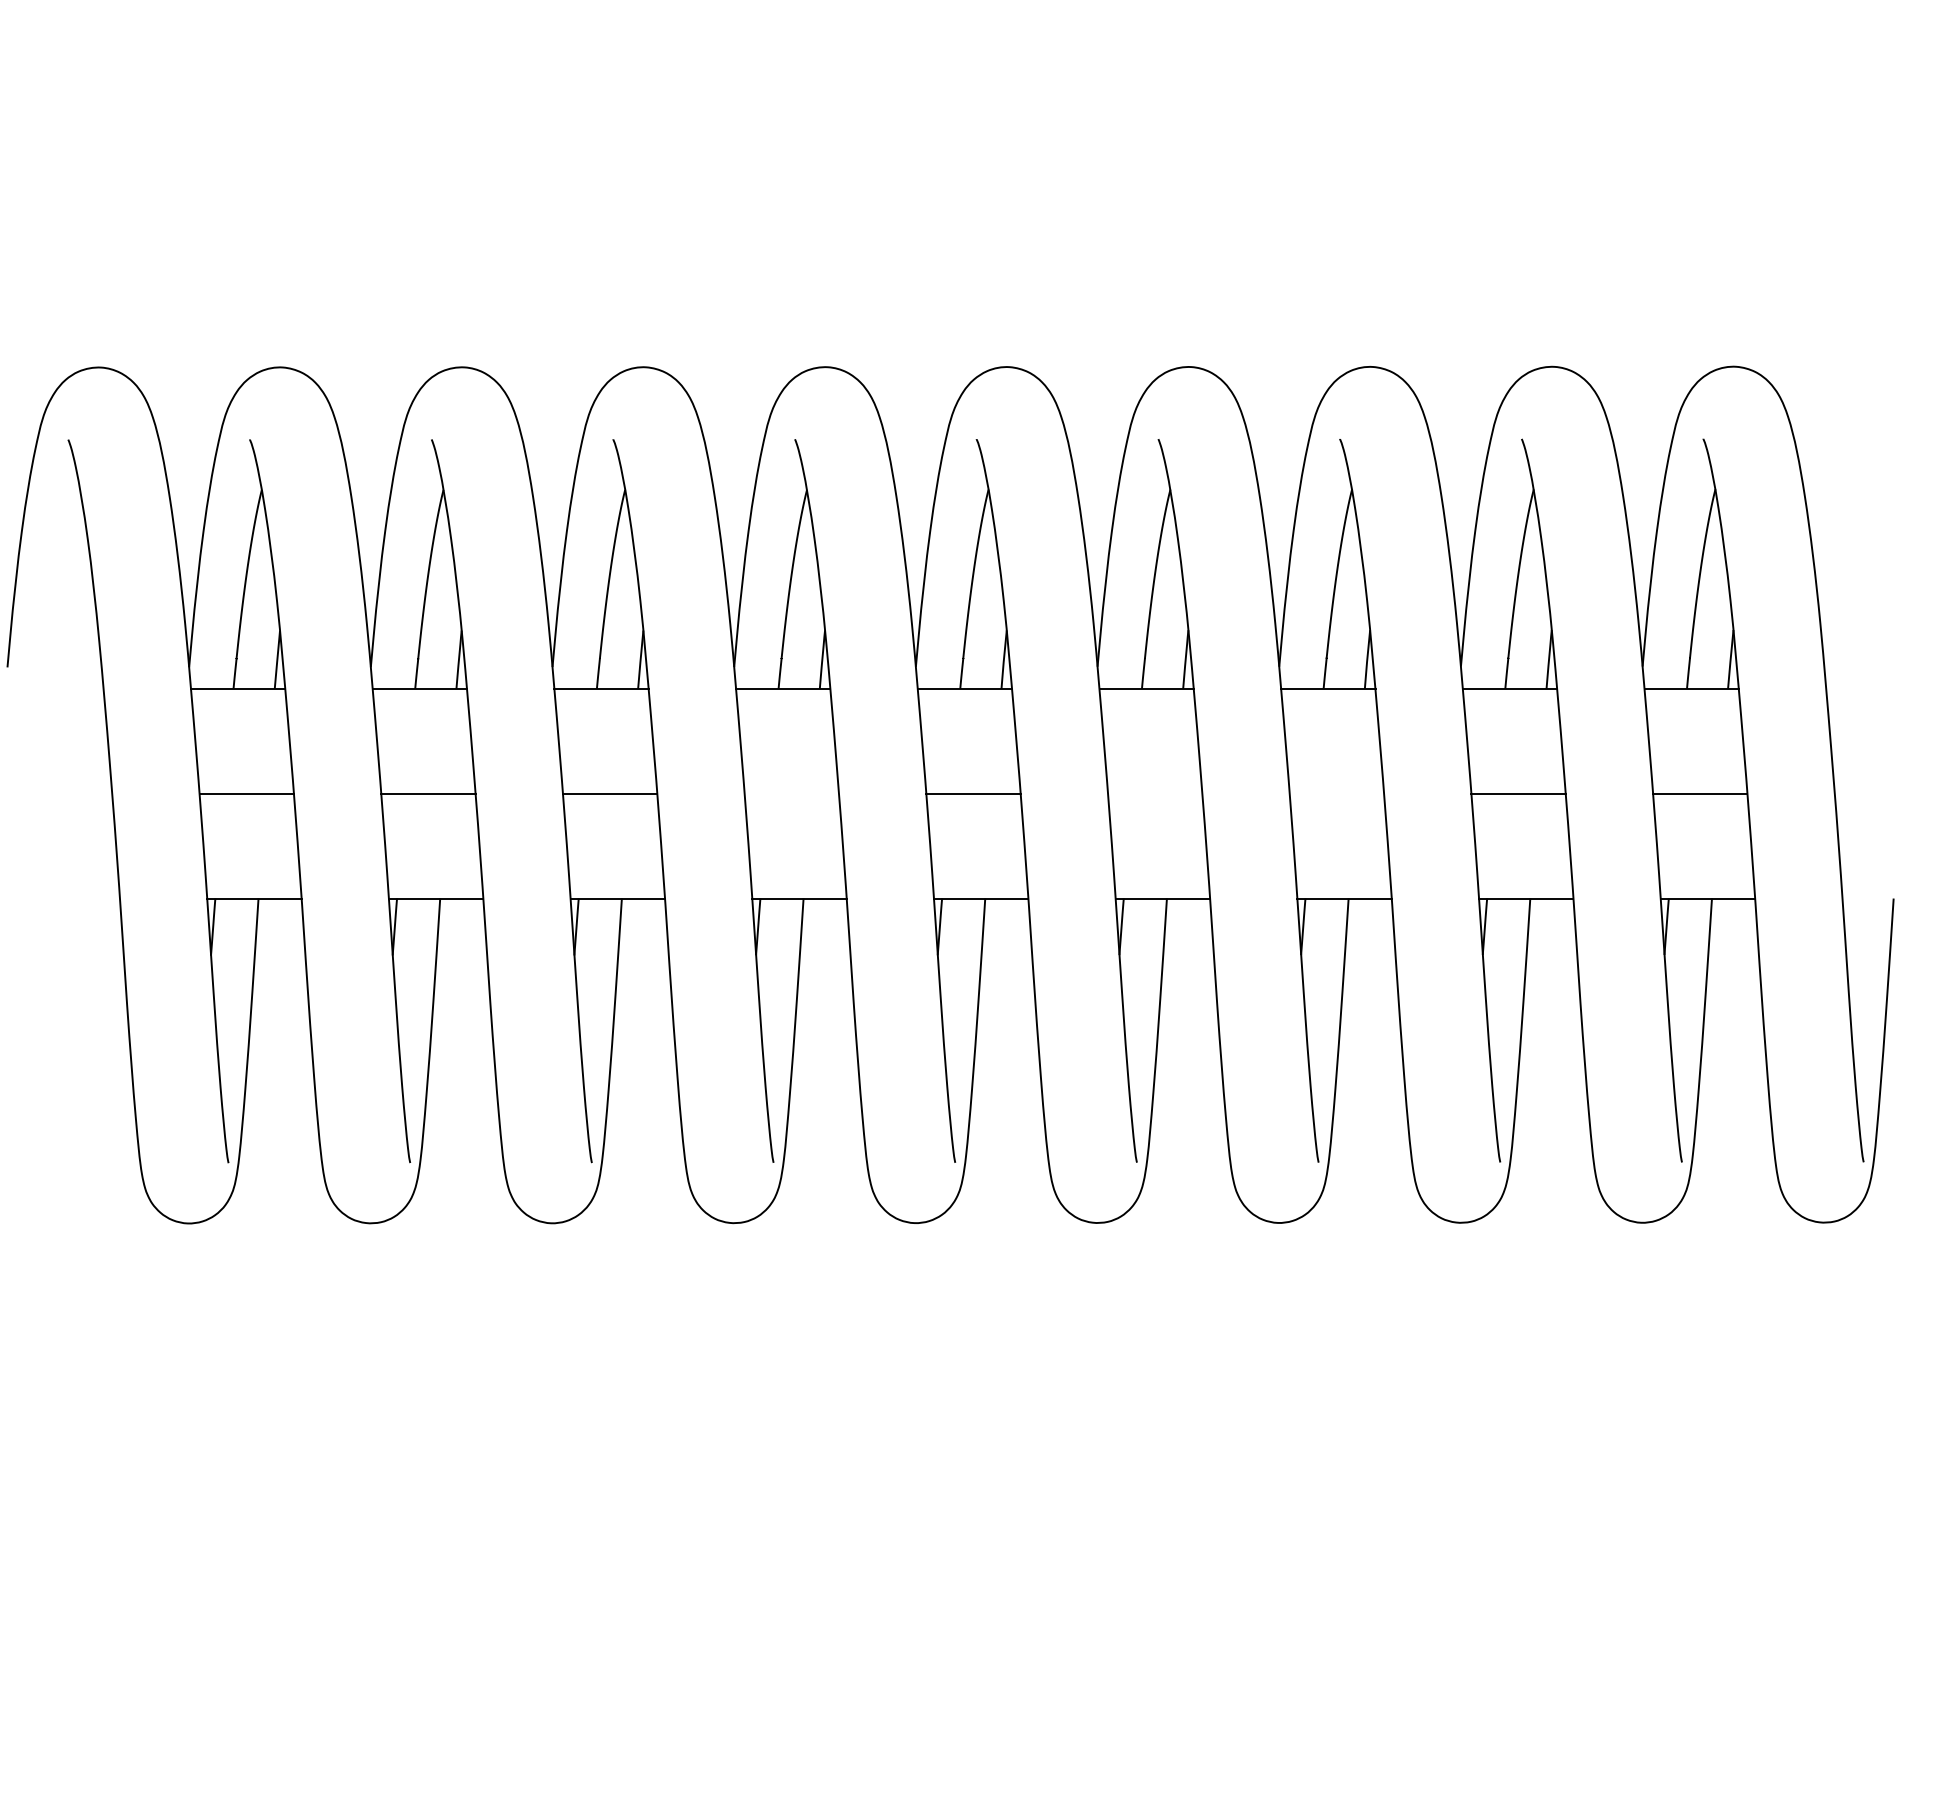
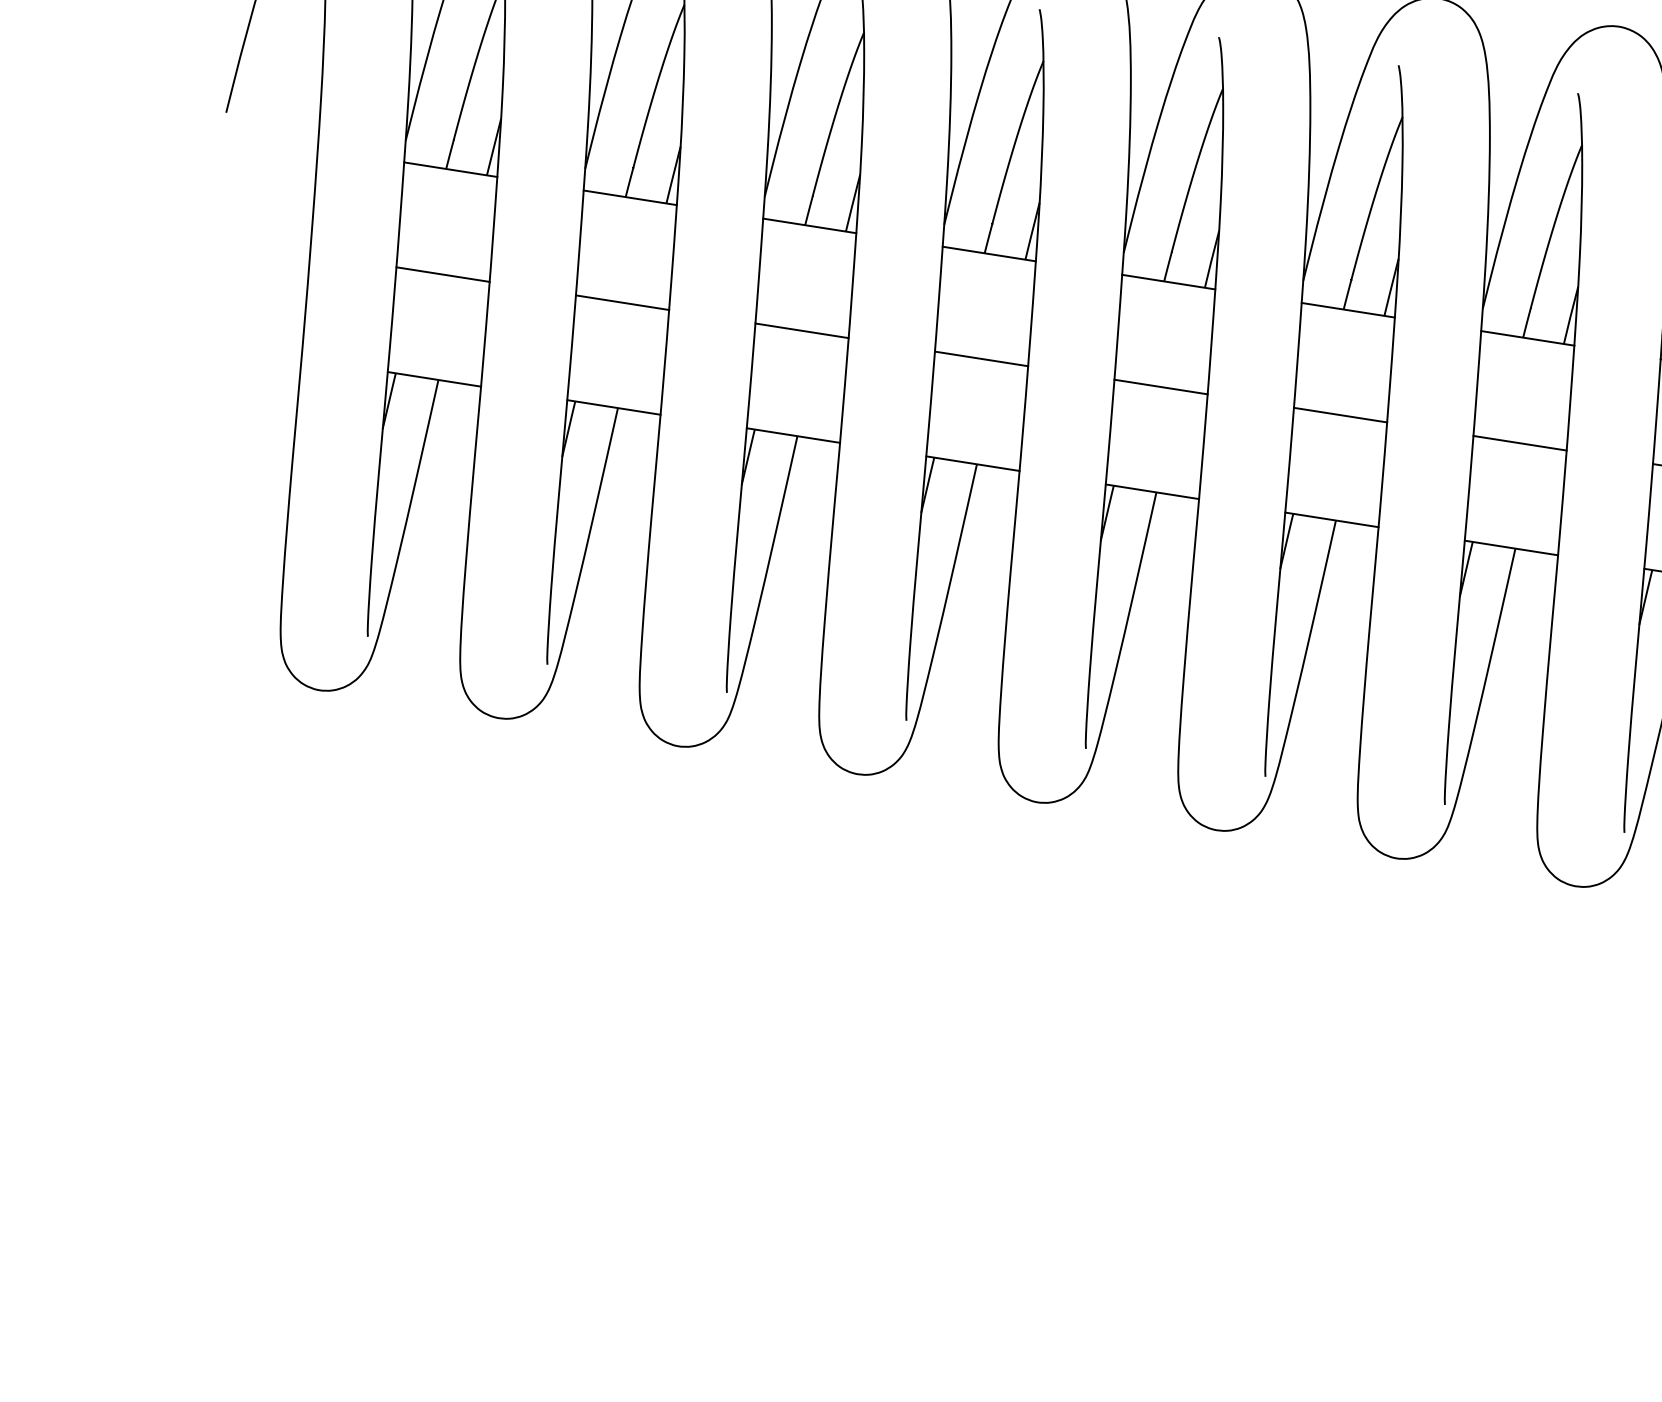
line: (791, 793) -> (981, 358), added
line: (1155, 793) -> (1340, 414), added
line: (1336, 793) -> (1519, 442), added

